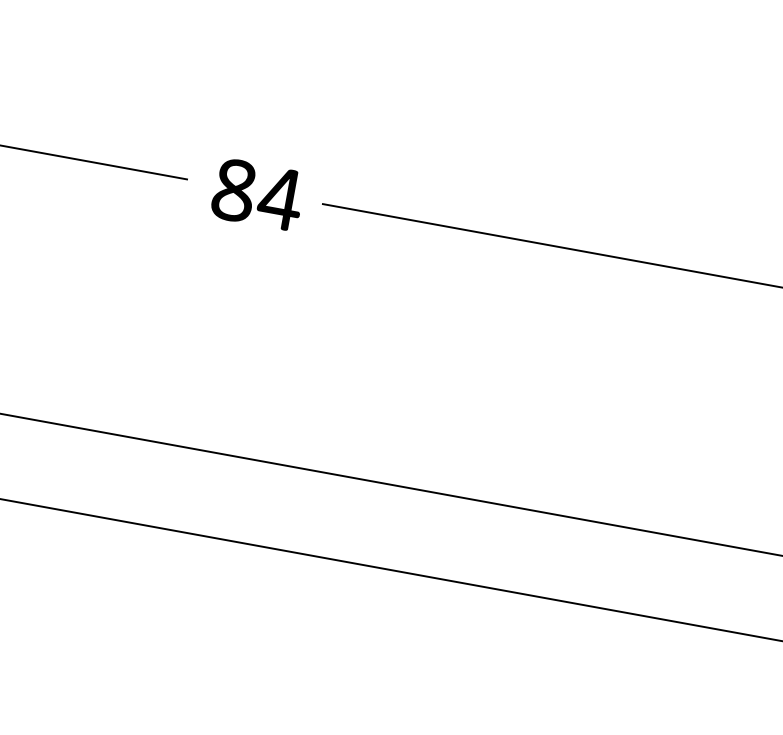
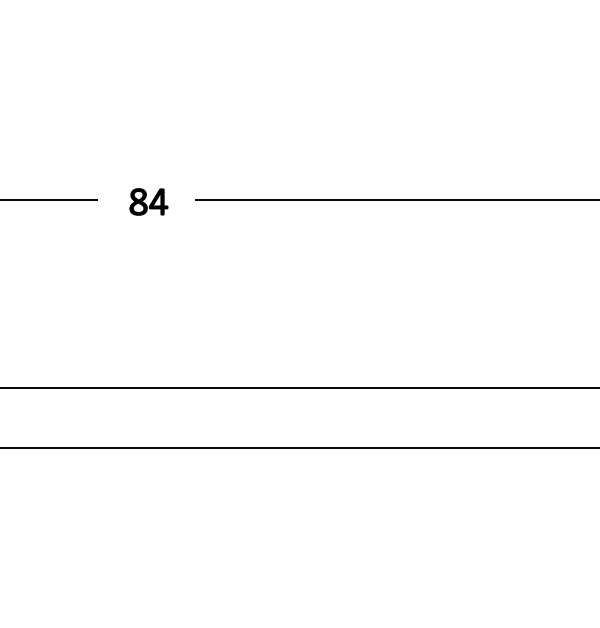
part: (257, 193) -> (148, 201), size x0.6

